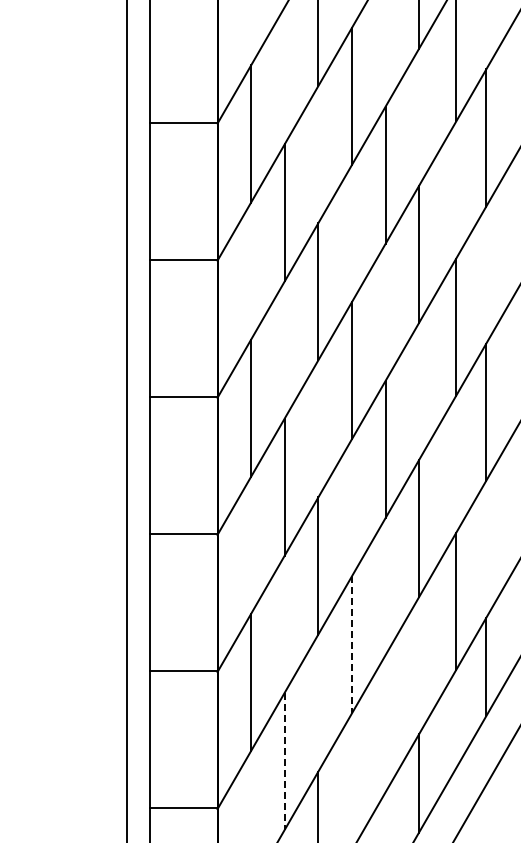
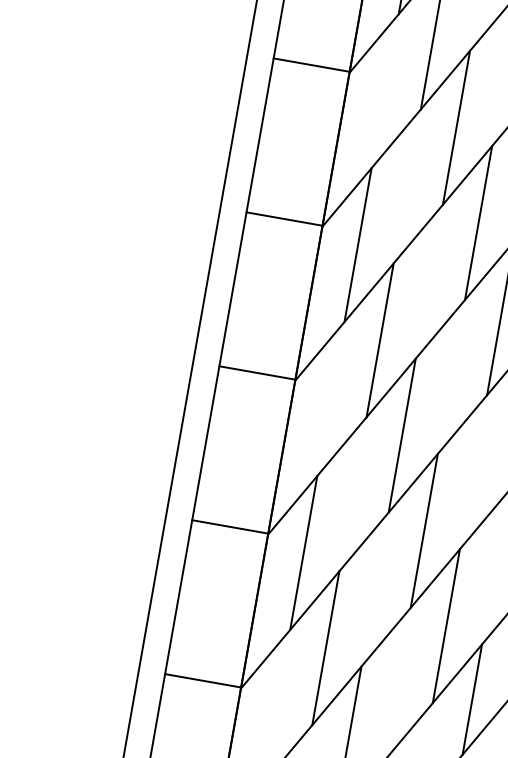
line: (351, 644) -> (423, 530), dashed -> solid
line: (385, 723) -> (446, 625), added
line: (284, 761) -> (325, 648), dashed -> solid

